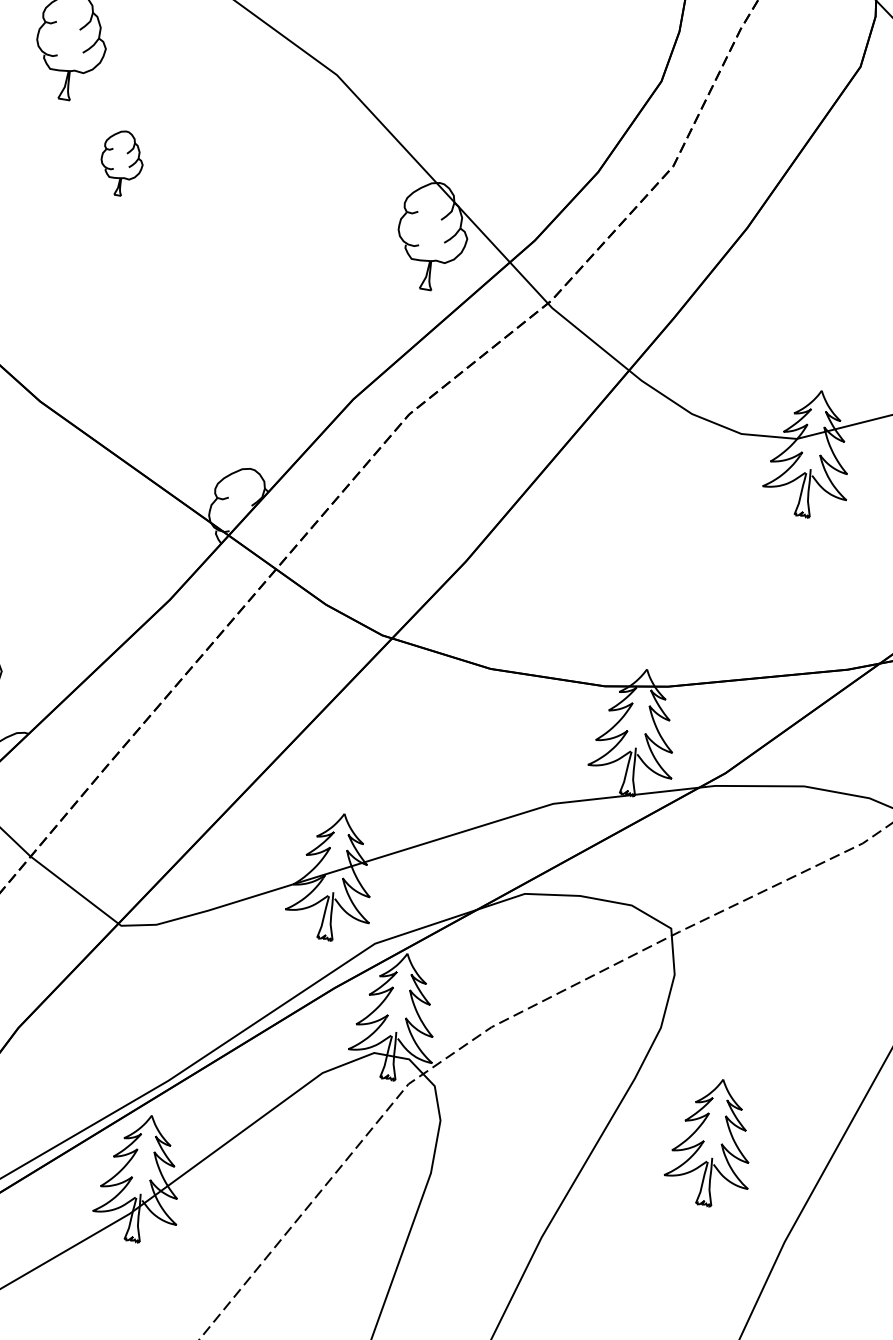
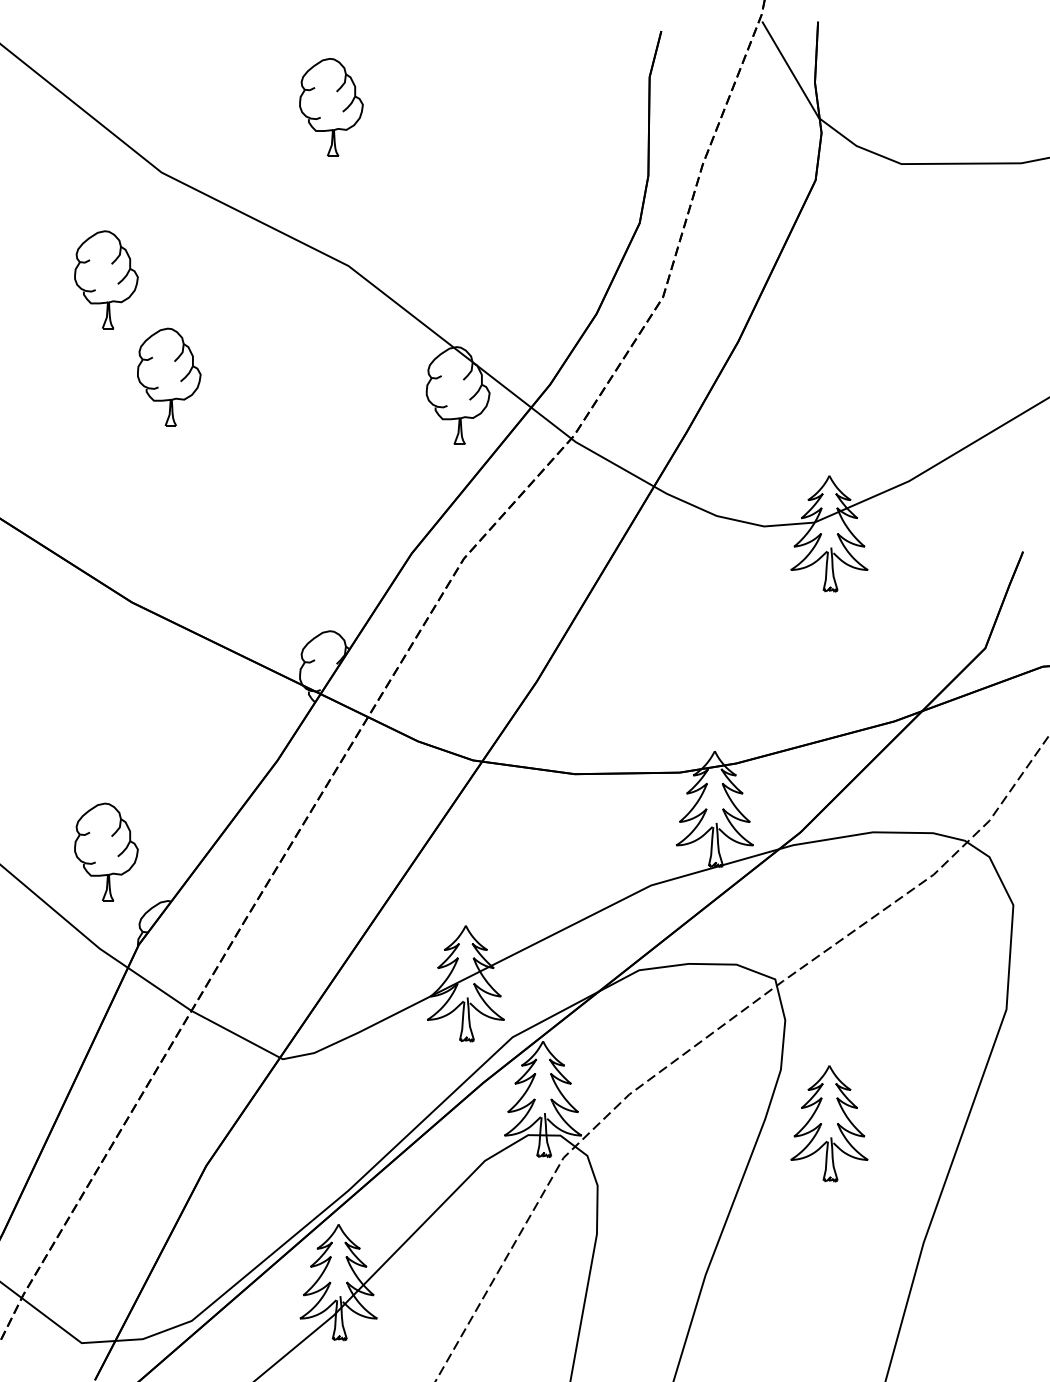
part: (122, 162) -> (169, 376), size x1.67
part: (712, 1142) -> (829, 1123), moved

